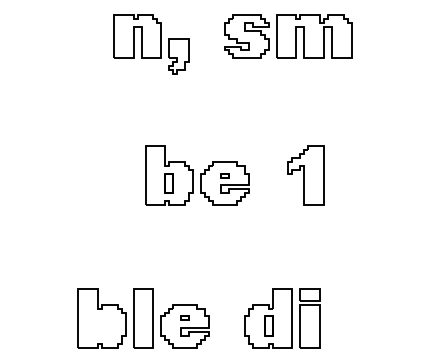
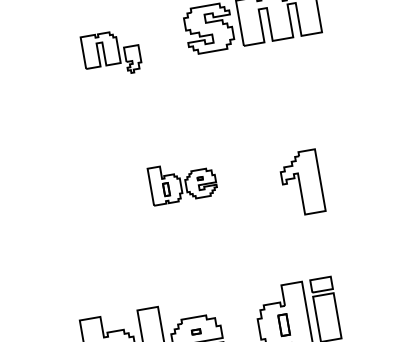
part: (151, 44) -> (111, 54), size x0.7
part: (197, 175) -> (183, 181), size x0.6
part: (305, 175) -> (300, 183), moved

